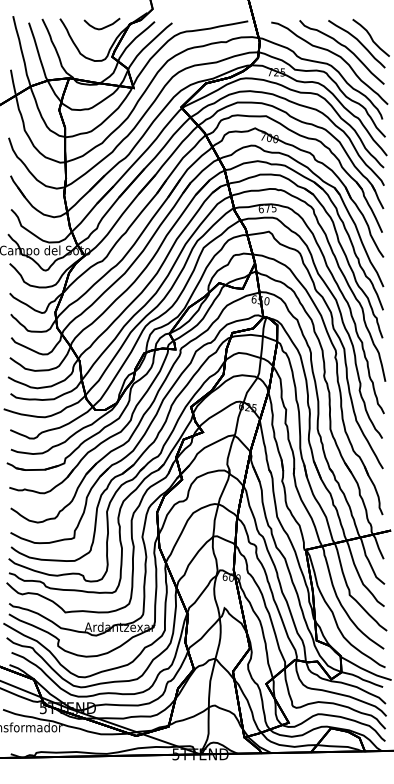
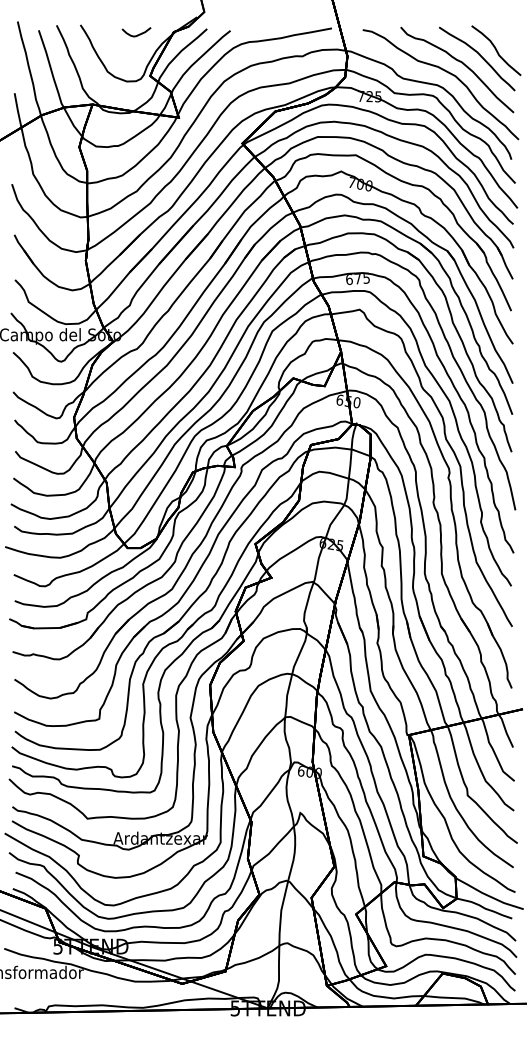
part: (102, 24) -> (136, 32), size x0.6

